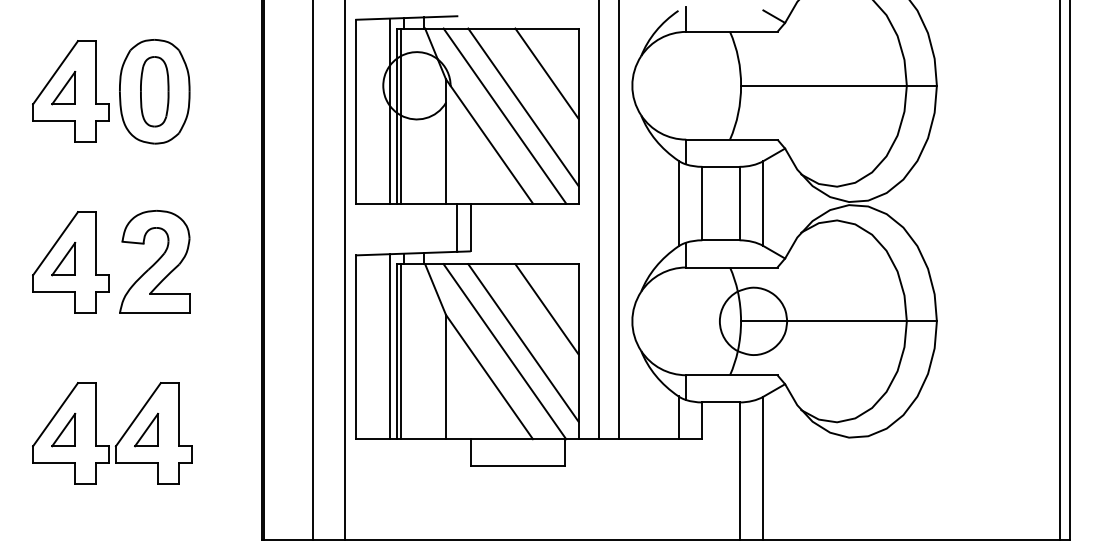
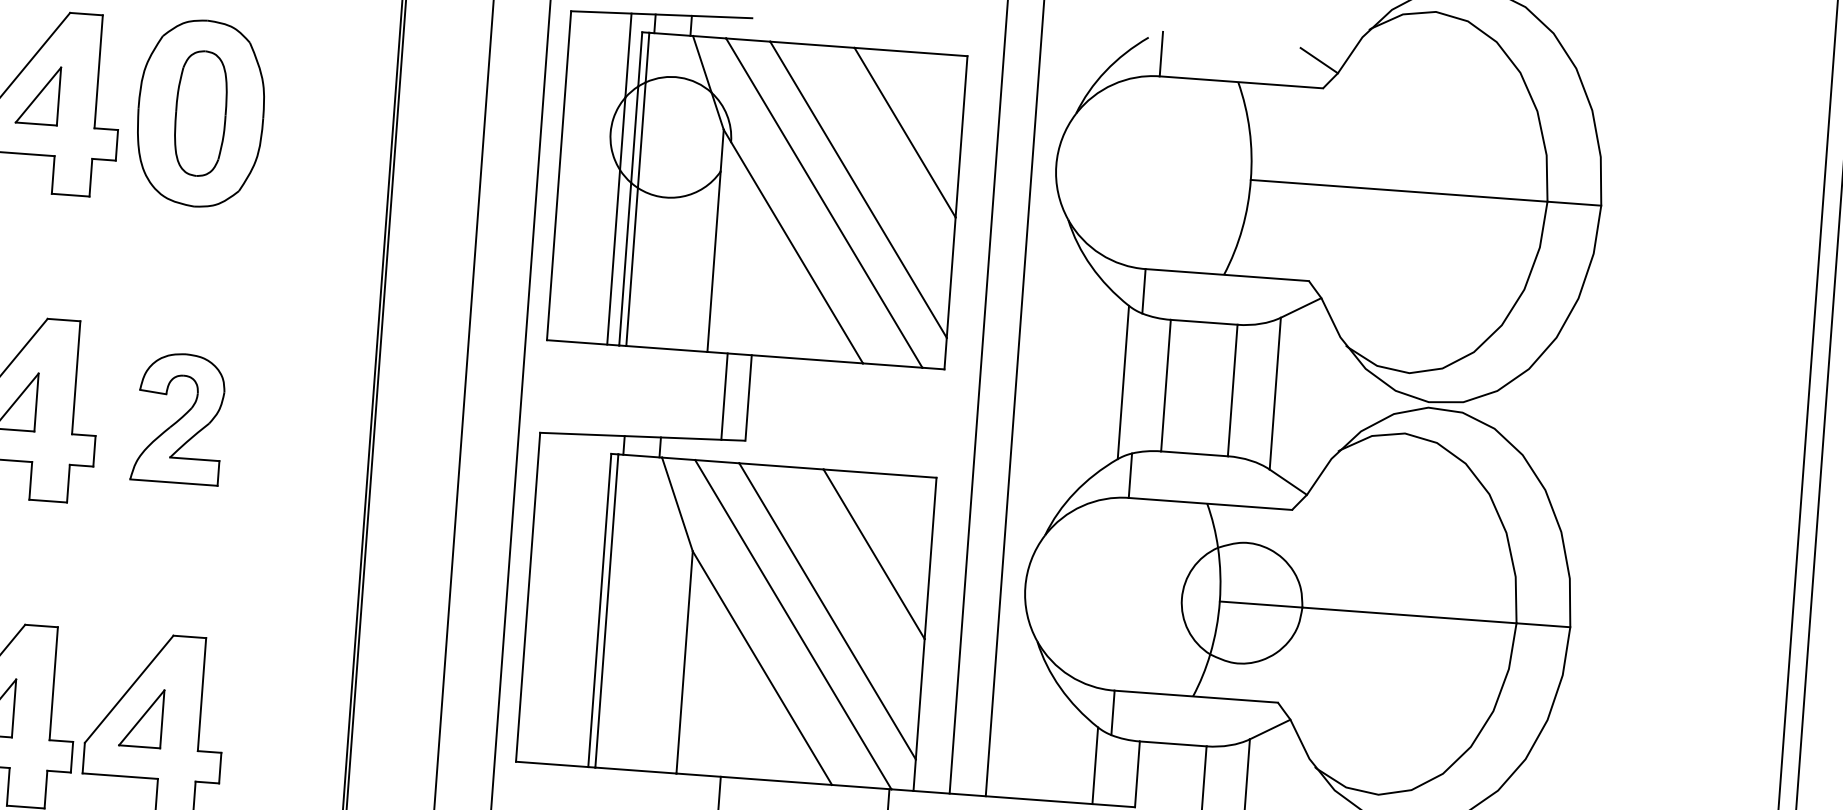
part: (154, 261) -> (178, 417), size x0.7
line: (390, 346) -> (589, 600), removed

